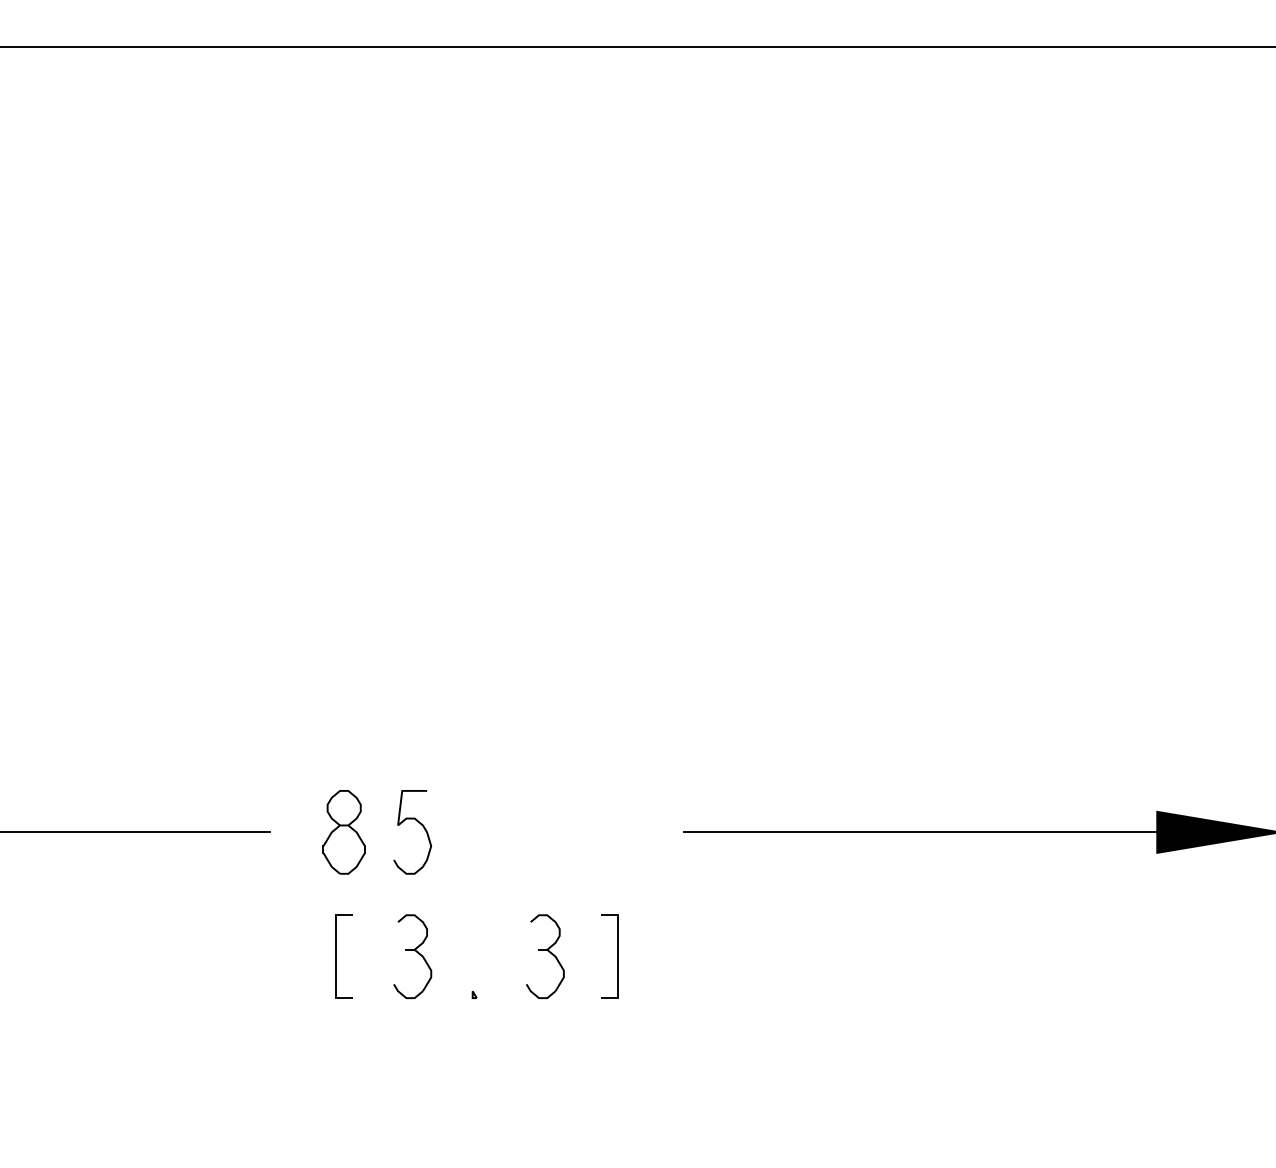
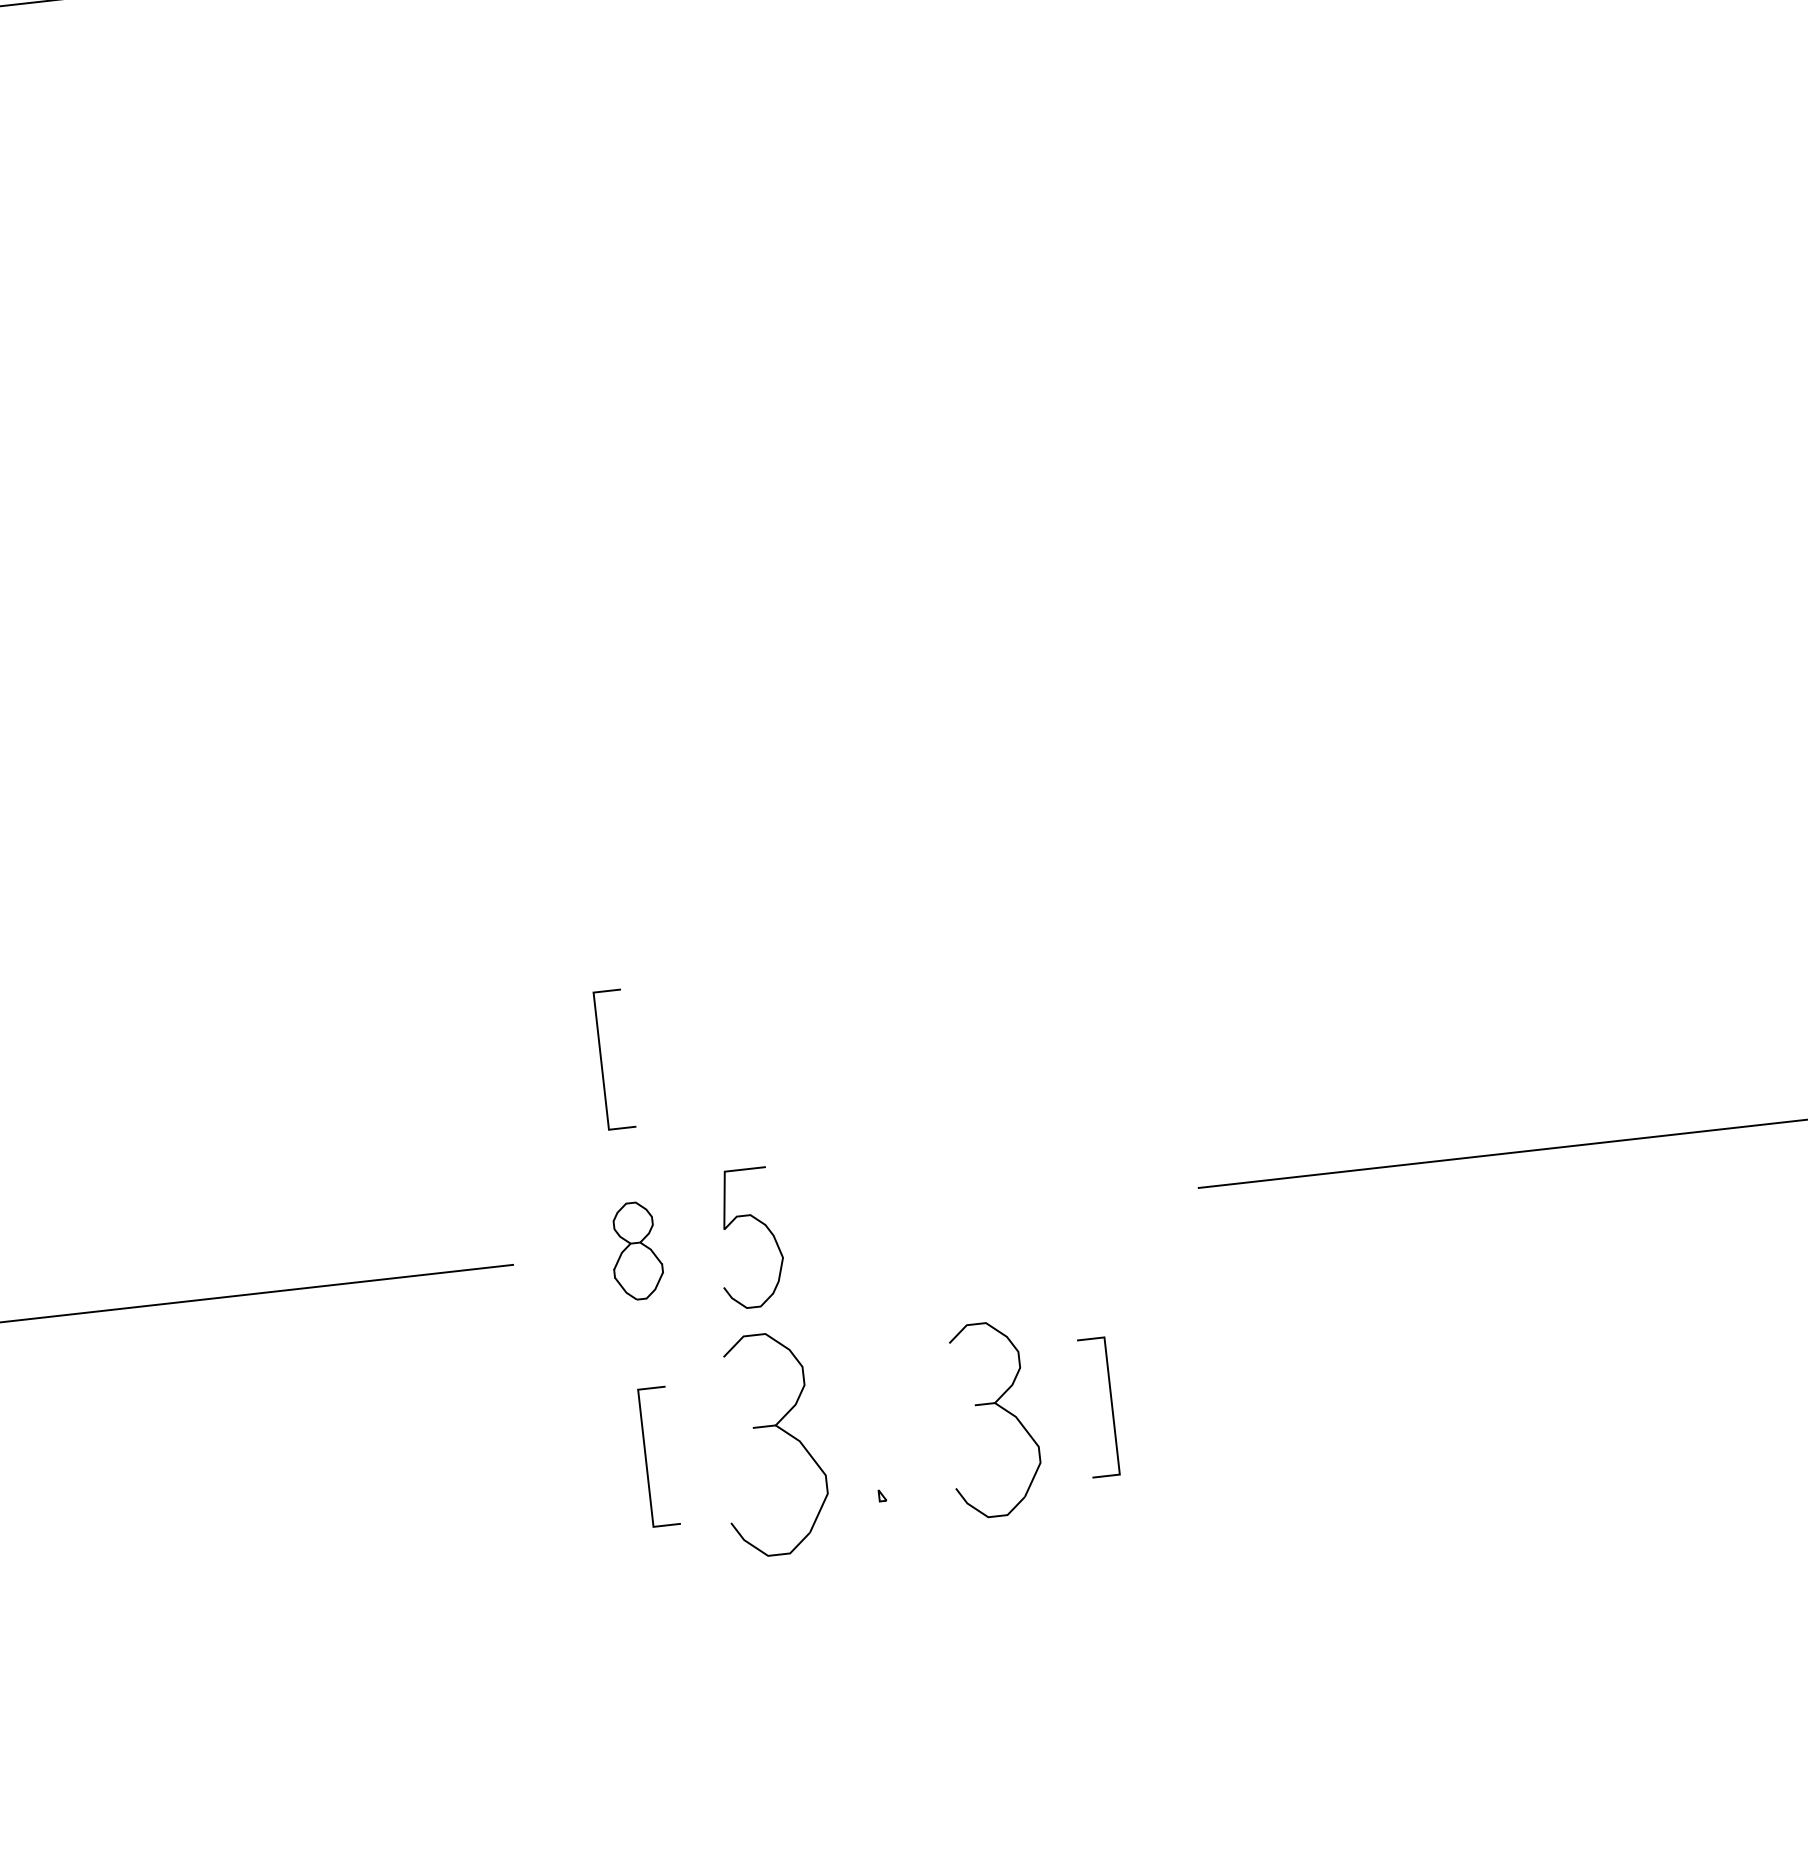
line: (336, 716) -> (602, 1060), added
part: (343, 832) -> (635, 1251), size x0.7
part: (412, 956) -> (772, 1443), size x1.6
part: (545, 956) -> (992, 1419), size x1.4

